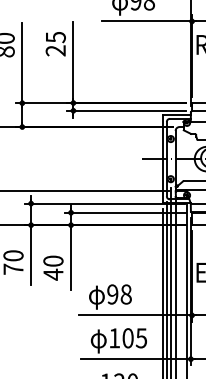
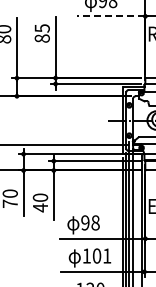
line: (145, 21) -> (110, 16), solid -> dashed
text: (54, 50) -> (41, 38), 25 -> 85
text: (140, 337) -> (106, 255), 105 -> 101

